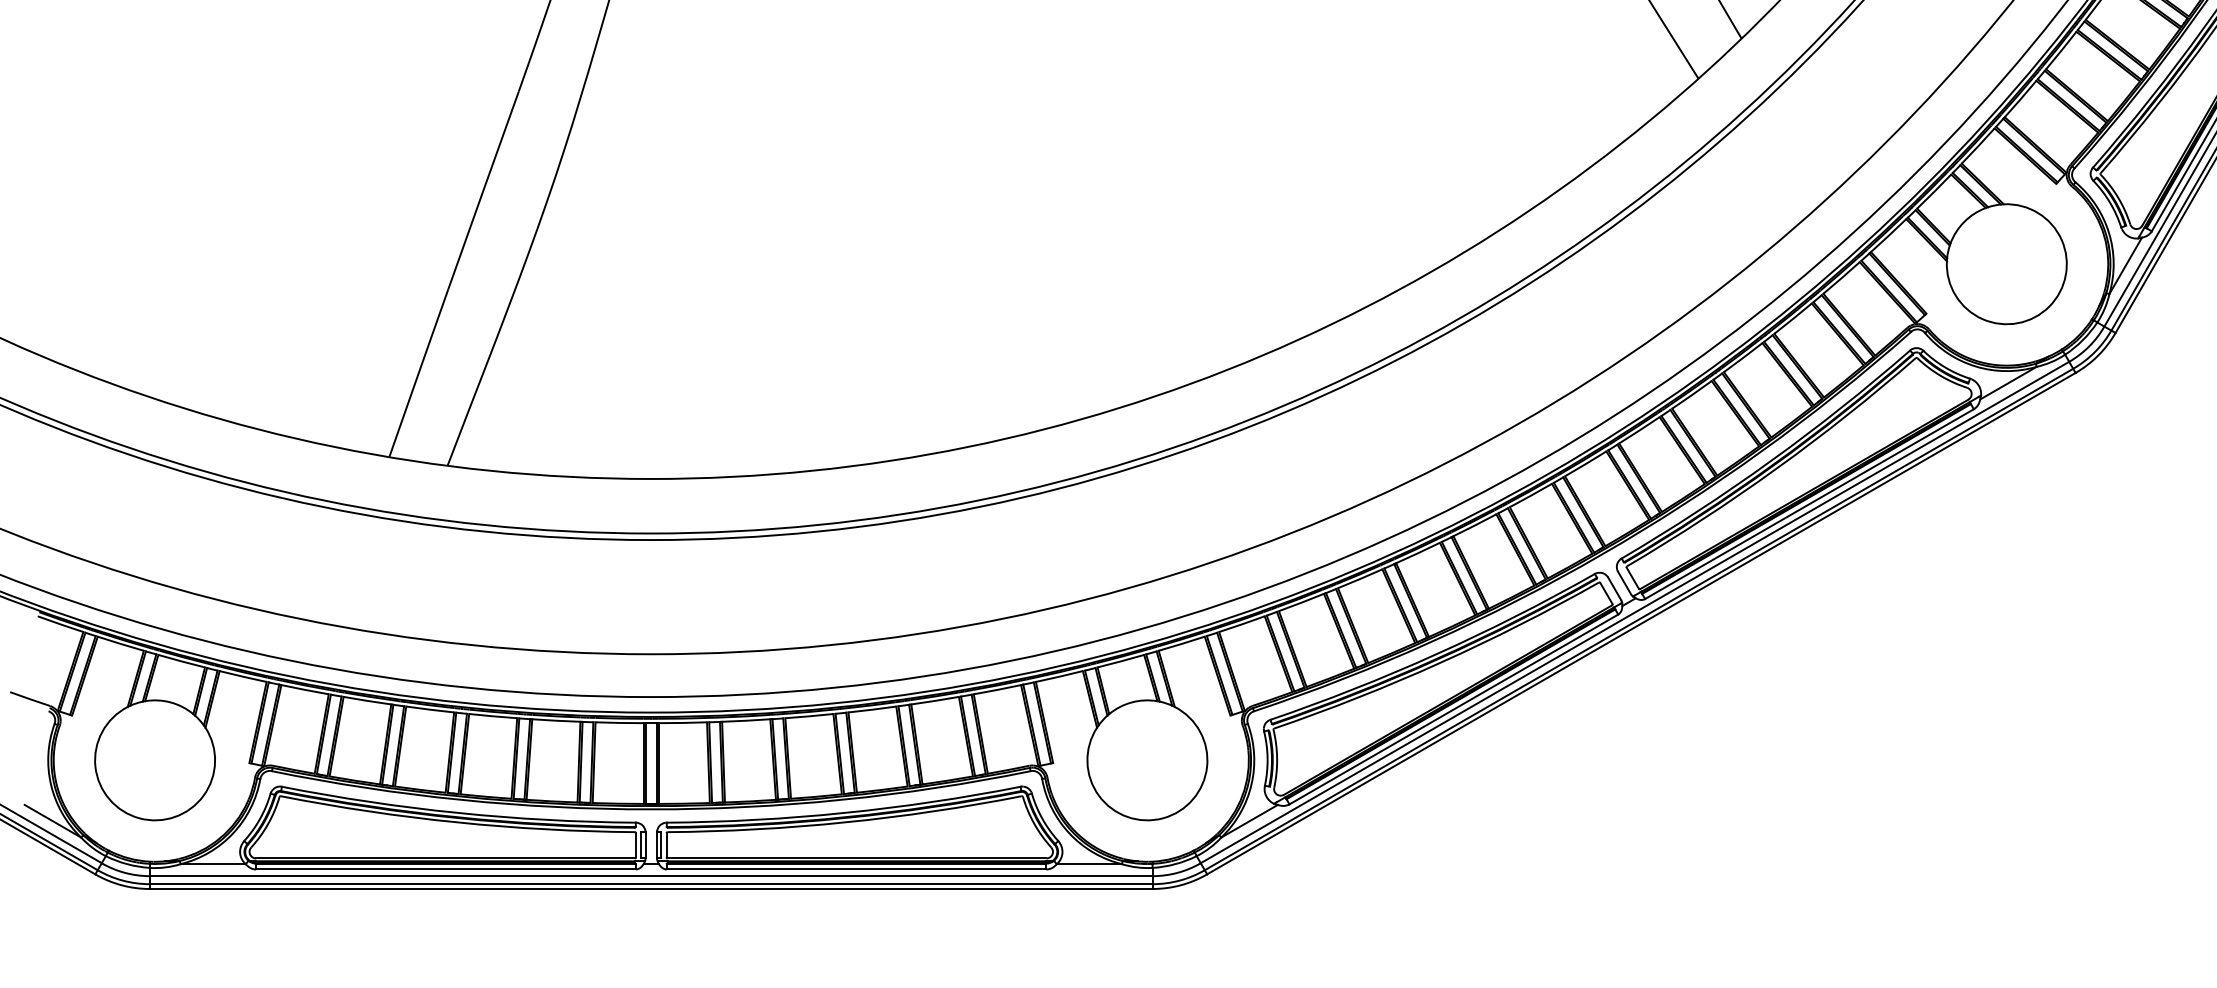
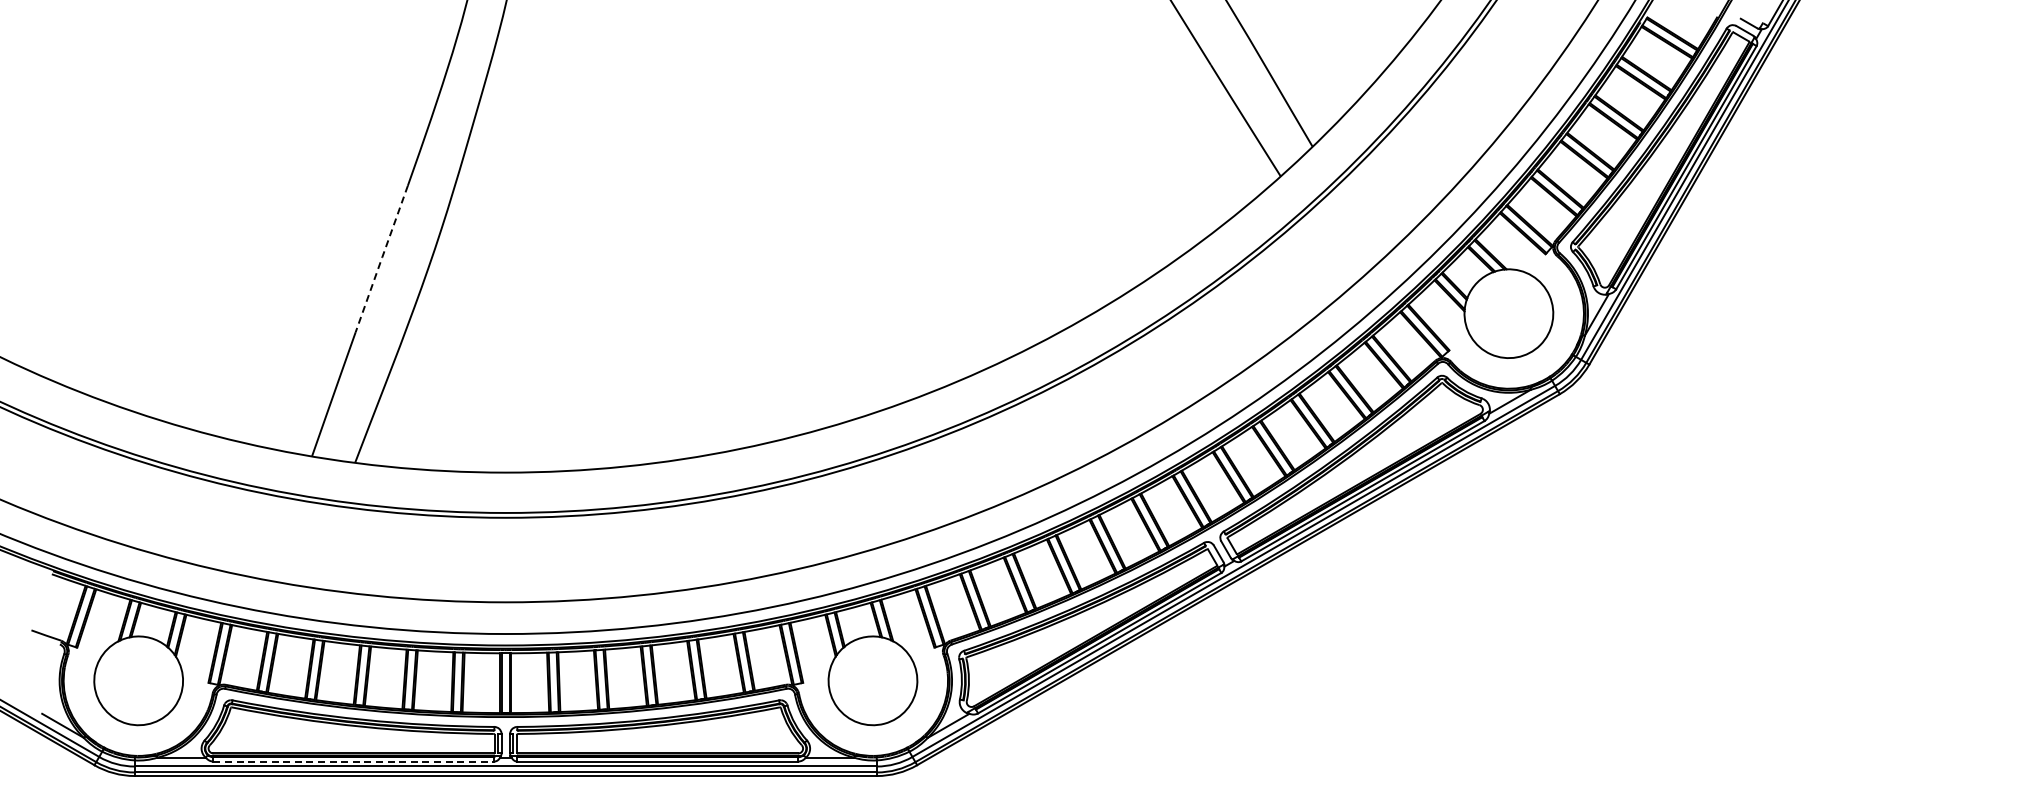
line: (483, 190) -> (381, 259), solid -> dashed
line: (446, 869) -> (354, 761), solid -> dashed

